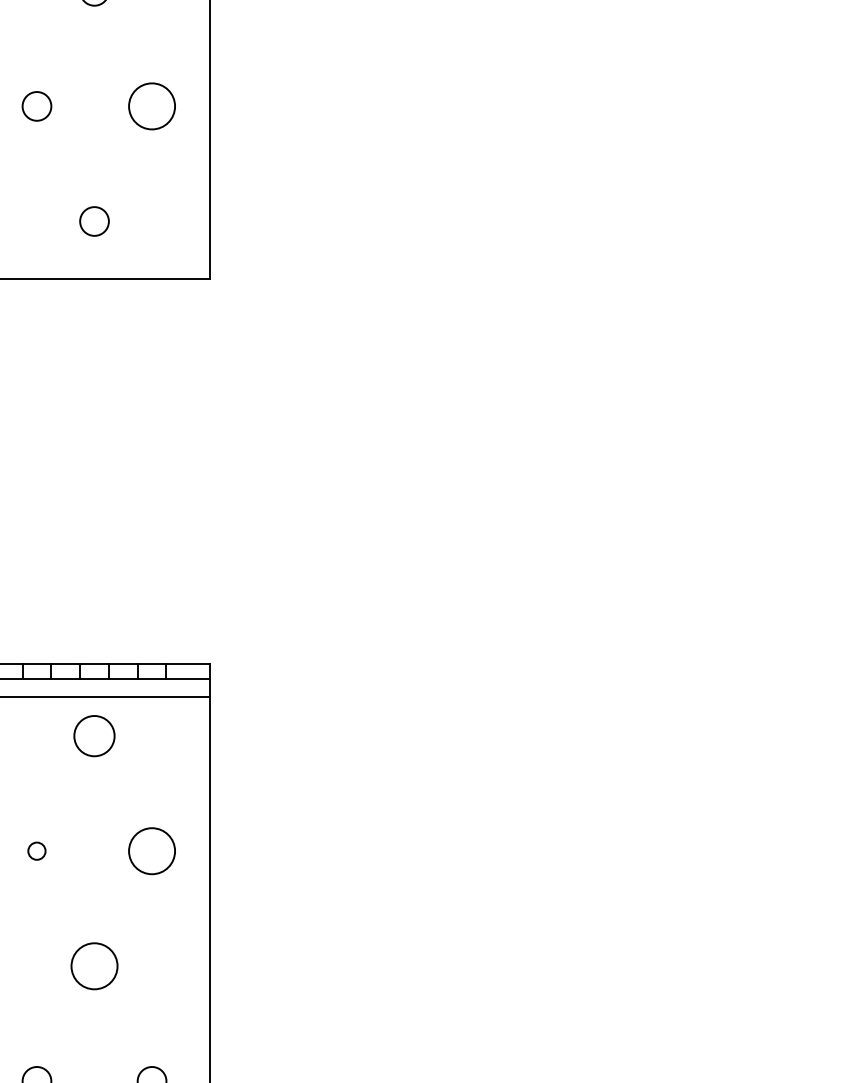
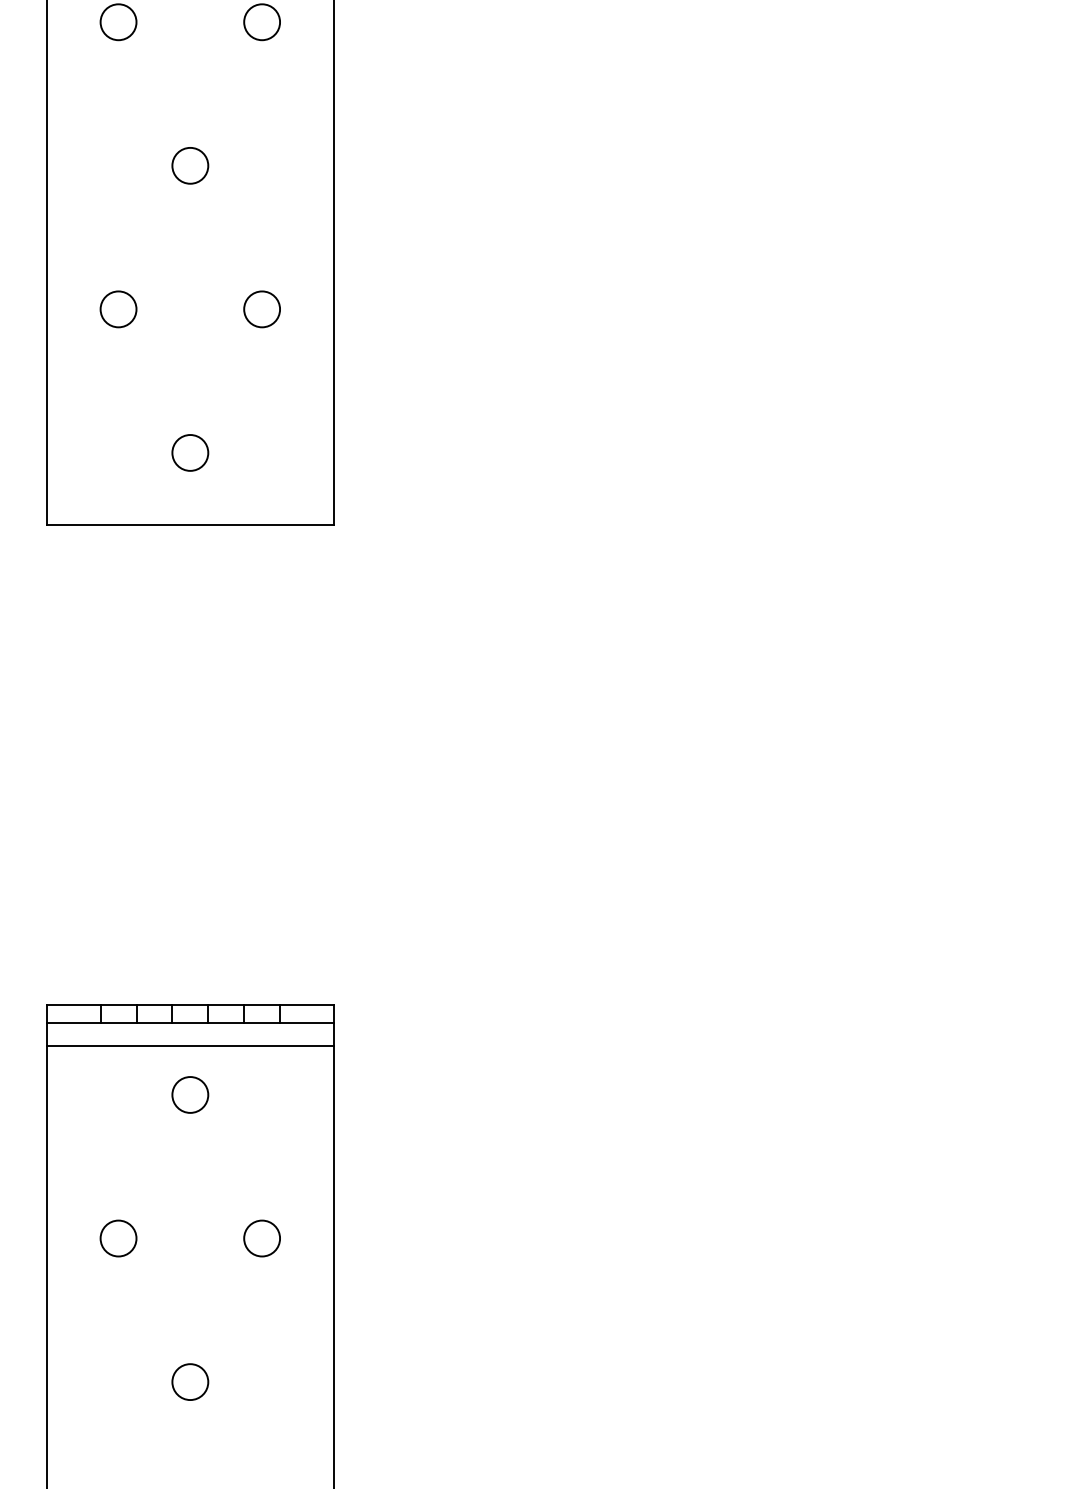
circle: (152, 106) -> (262, 309), size x0.62
circle: (94, 735) -> (190, 1094), size x0.71
circle: (36, 851) -> (118, 1238), size x1.67
circle: (152, 851) -> (262, 1238), size x0.62
circle: (94, 966) -> (190, 1382), size x0.62

